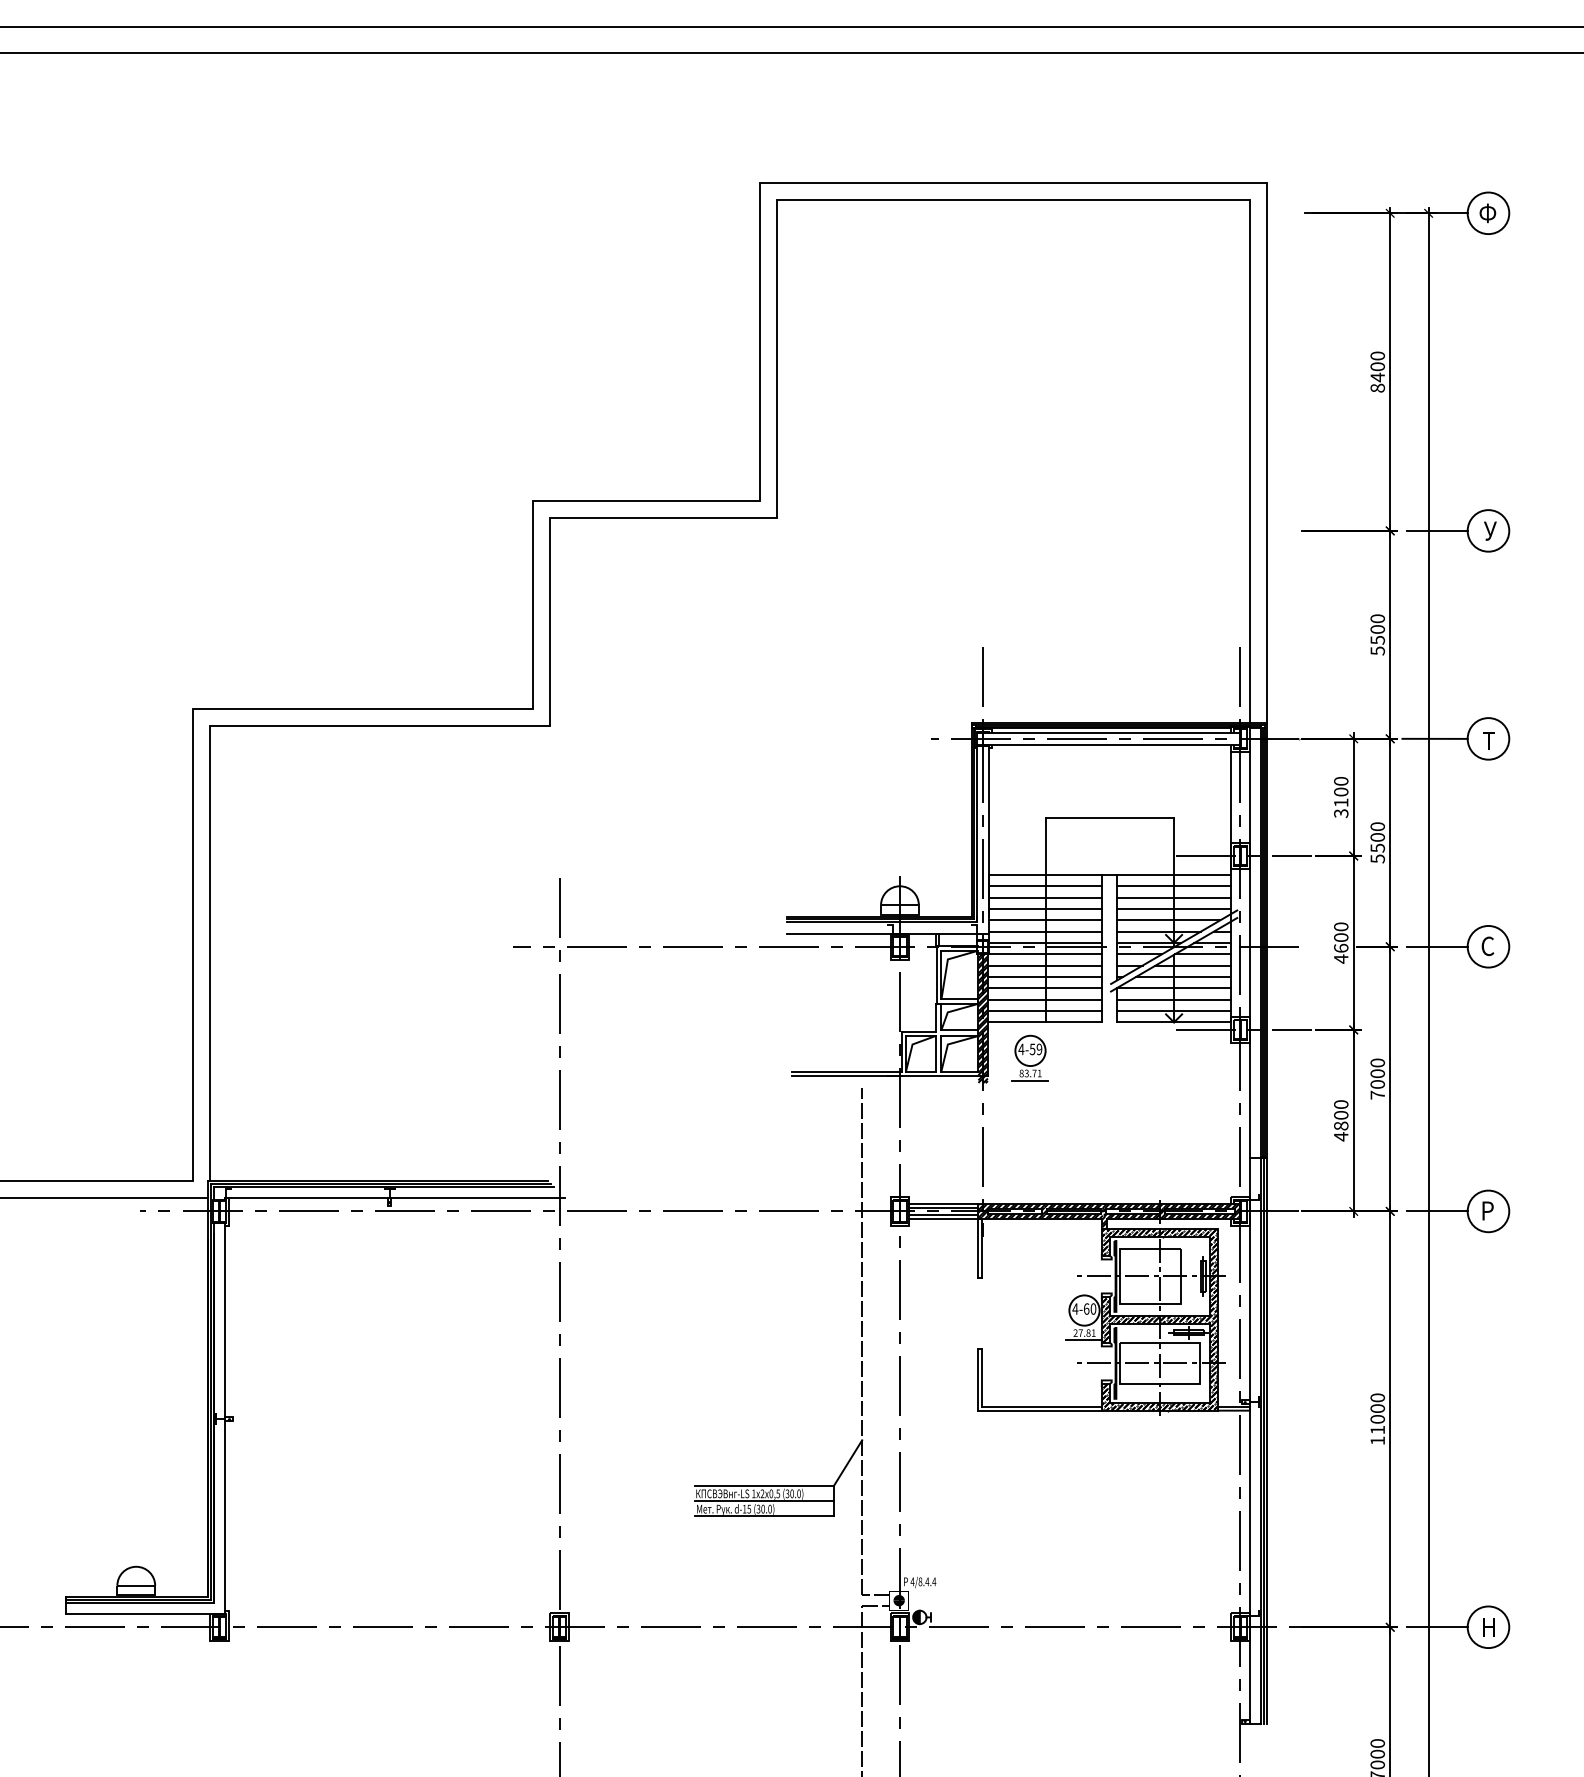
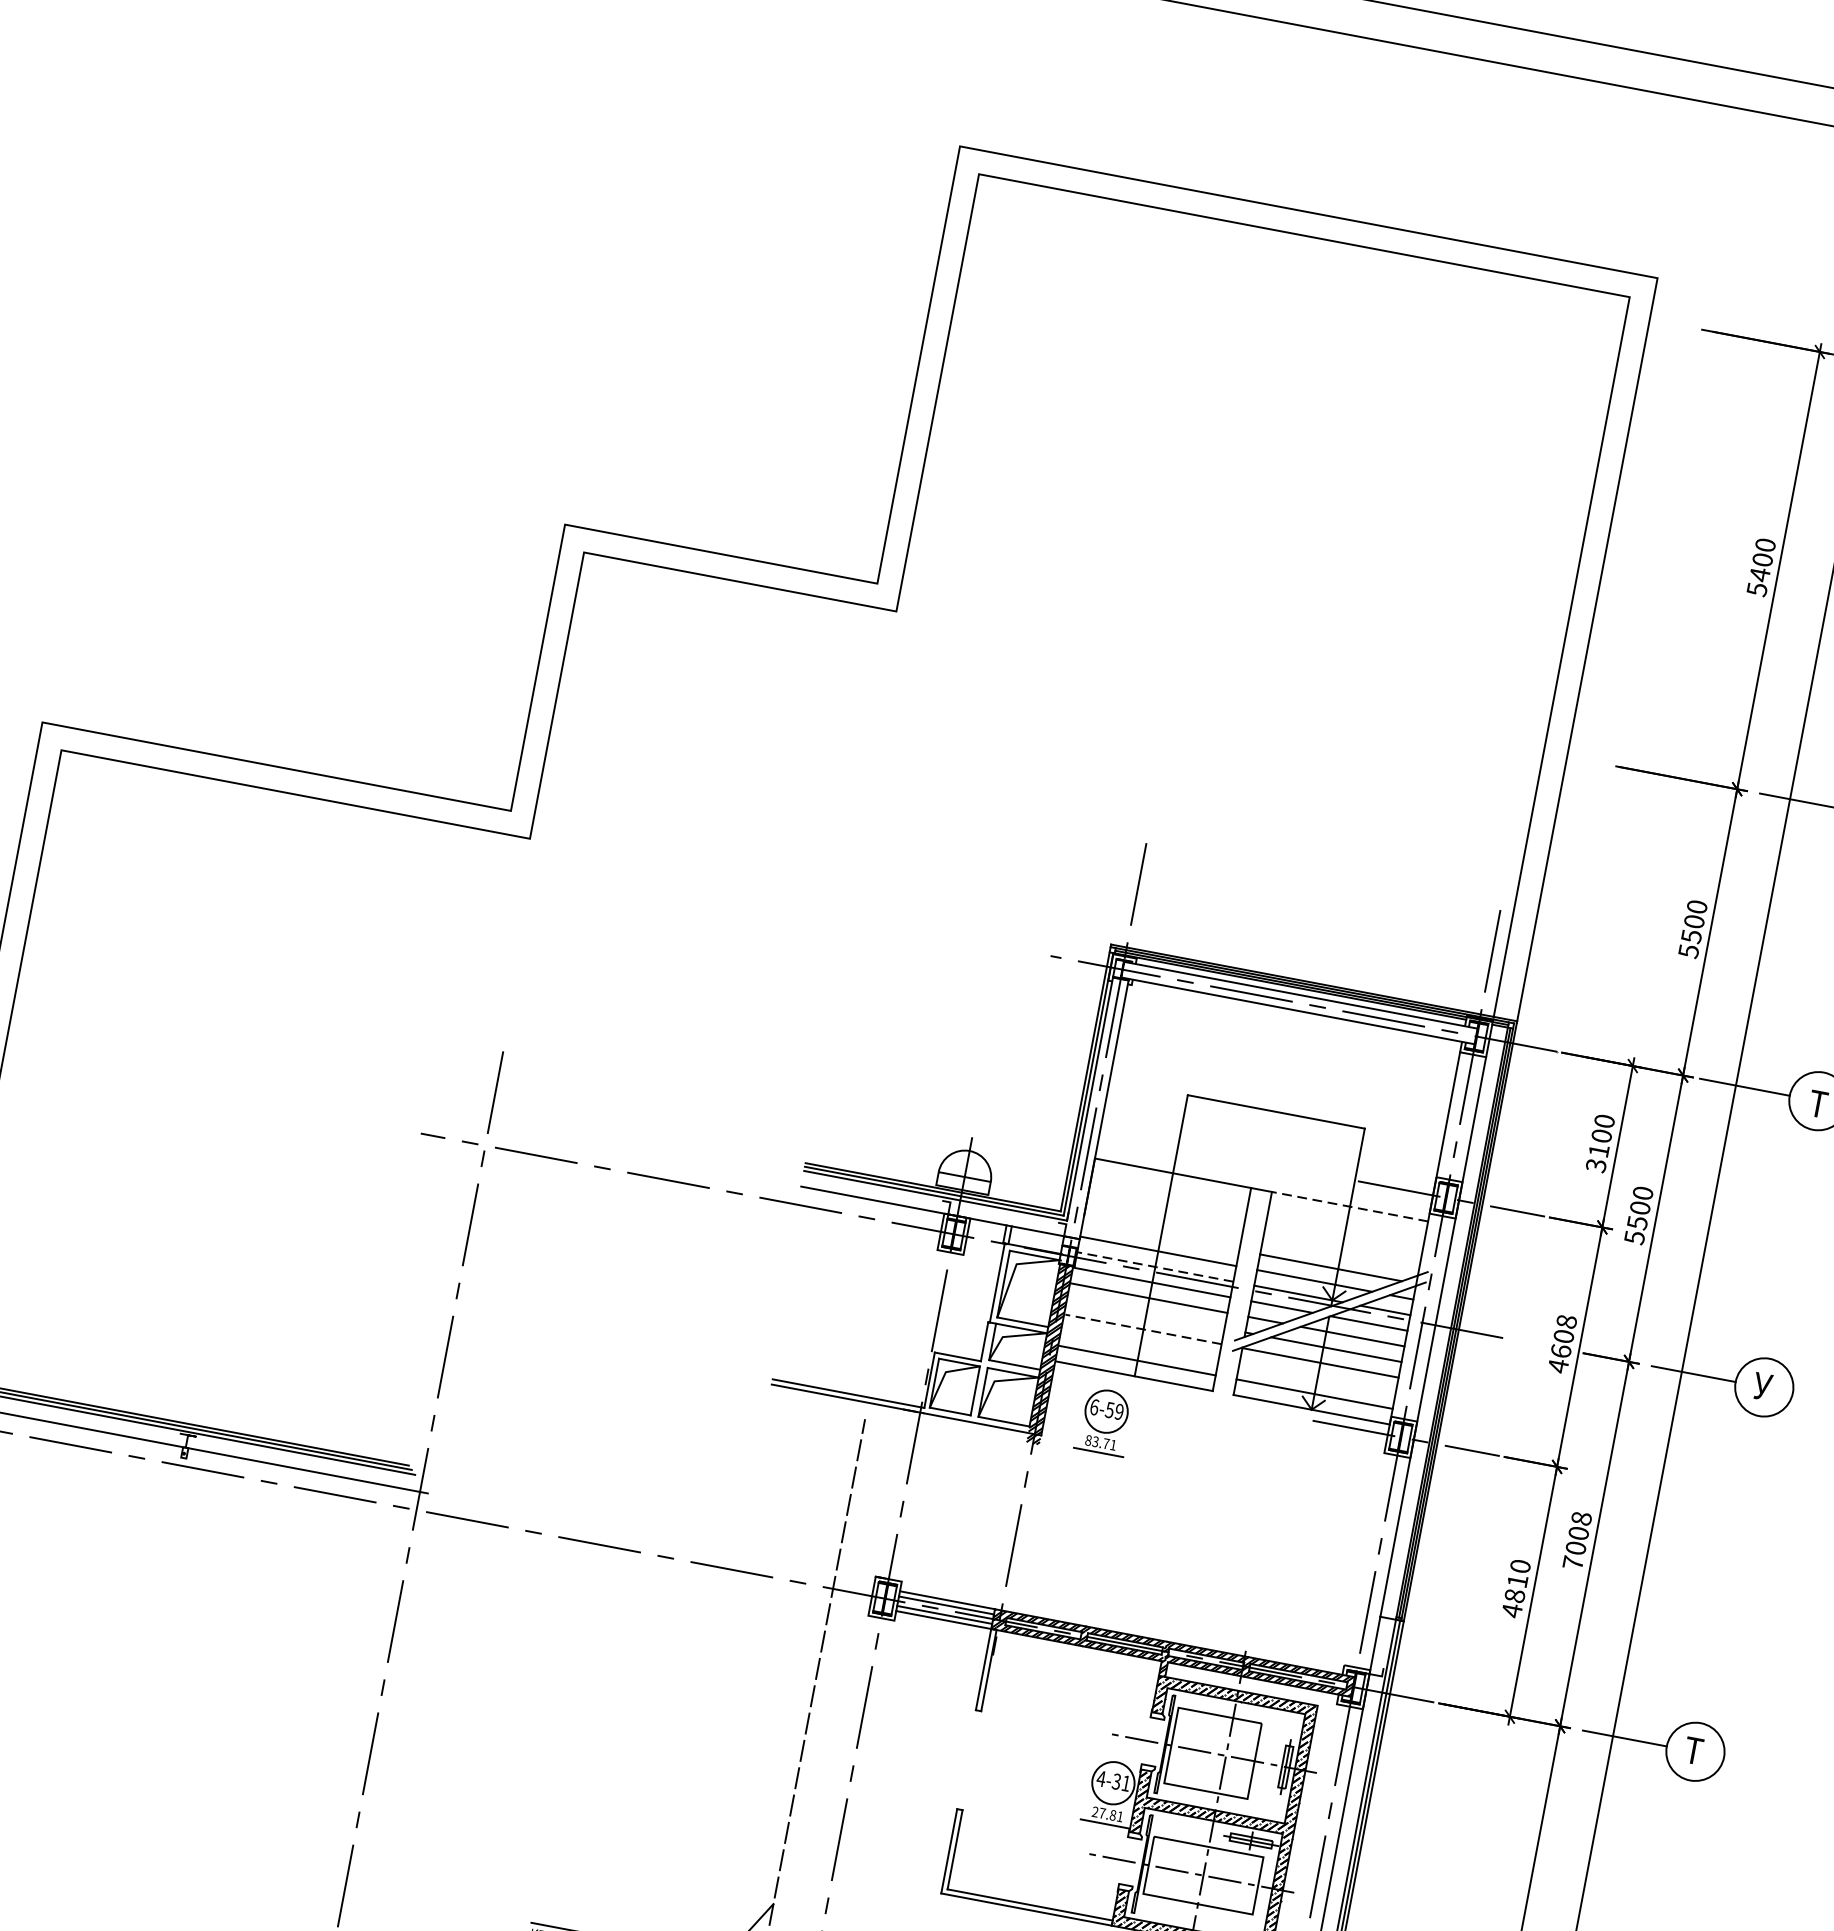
text: (1377, 387) -> (1757, 588), 8400 -> 5400
line: (1174, 874) -> (1350, 1206), solid -> dashed
line: (1045, 886) -> (1170, 1189), removed
line: (1173, 886) -> (1346, 1222), removed
line: (1045, 897) -> (1167, 1204), removed
line: (1173, 897) -> (1343, 1237), removed
line: (1045, 908) -> (1164, 1219), removed
line: (1173, 908) -> (1340, 1252), removed
line: (1045, 920) -> (1161, 1236), removed
text: (1341, 926) -> (1567, 1321), 4600 -> 4608
line: (1045, 942) -> (1155, 1266), solid -> dashed
text: (1487, 946) -> (1763, 1386), С -> У
line: (1045, 977) -> (1146, 1314), removed
line: (1045, 988) -> (1143, 1329), solid -> dashed
line: (1045, 999) -> (1140, 1344), removed
line: (1173, 999) -> (1316, 1378), removed
text: (1021, 1049) -> (1094, 1407), 4-59 -> 6-59
text: (1377, 1062) -> (1581, 1517), 7000 -> 7008
text: (1341, 1115) -> (1518, 1581), 4800 -> 4810
text: (1487, 1210) -> (1694, 1750), Р -> Т
text: (1089, 1308) -> (1120, 1781), 4-60 -> 4-31

